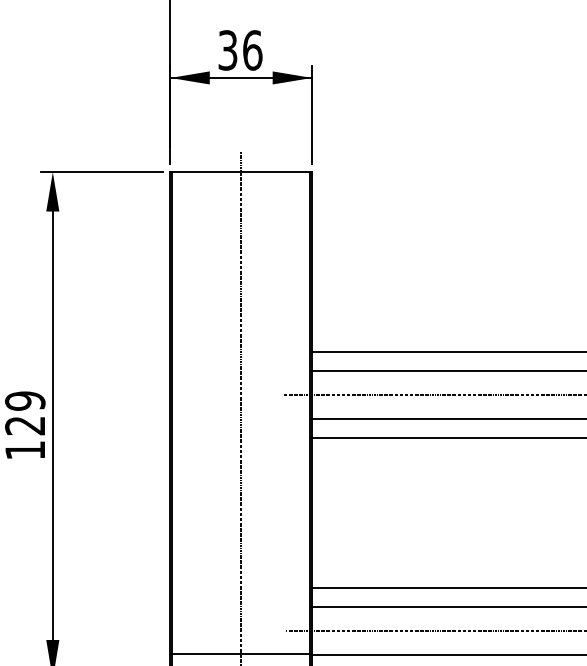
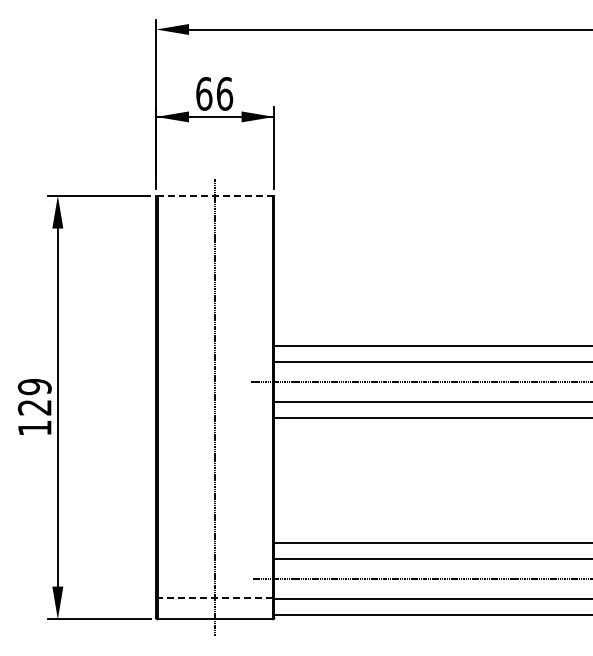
text: (228, 49) -> (204, 93), 36 -> 66
line: (240, 171) -> (214, 195), solid -> dashed
line: (241, 654) -> (215, 598), solid -> dashed

